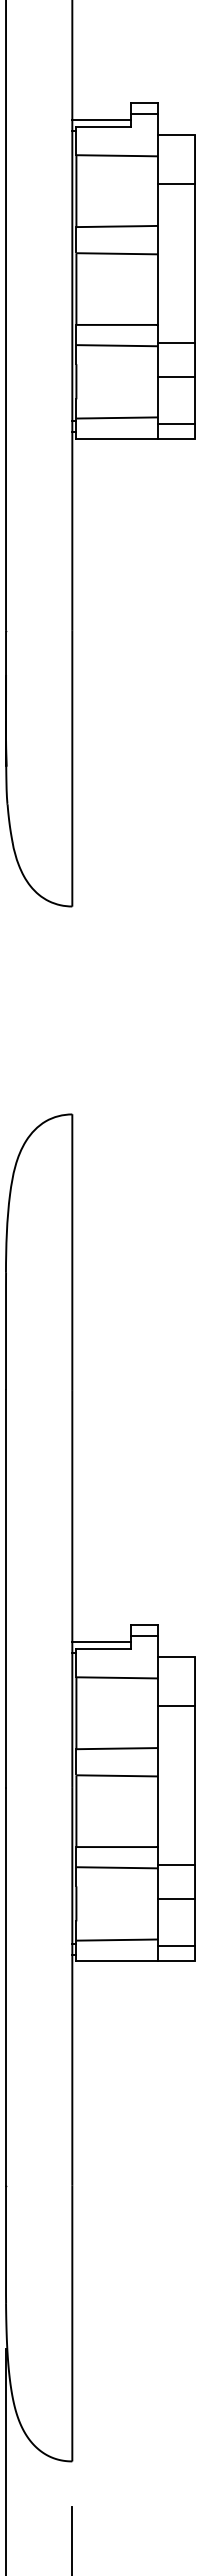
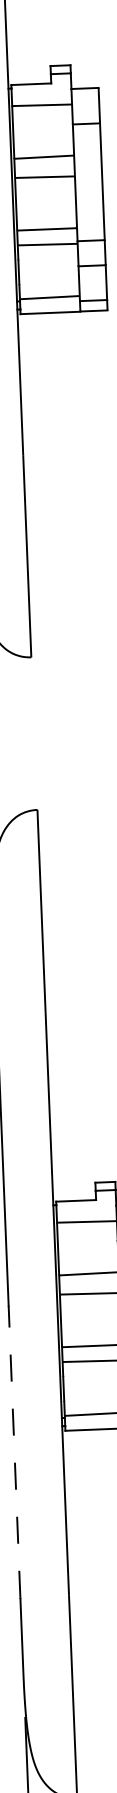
line: (101, 120) -> (29, 79), removed
line: (101, 1642) -> (74, 1196), removed
line: (6, 1986) -> (14, 1451), solid -> dashed

